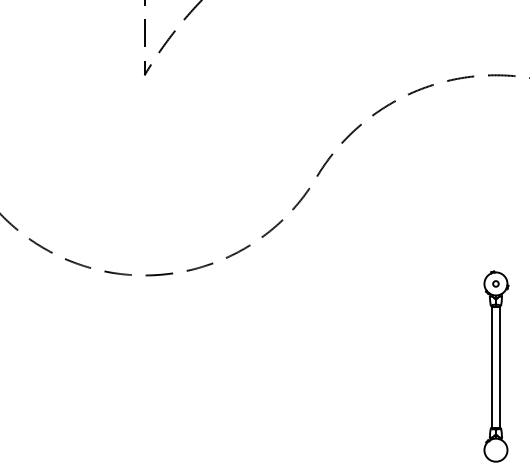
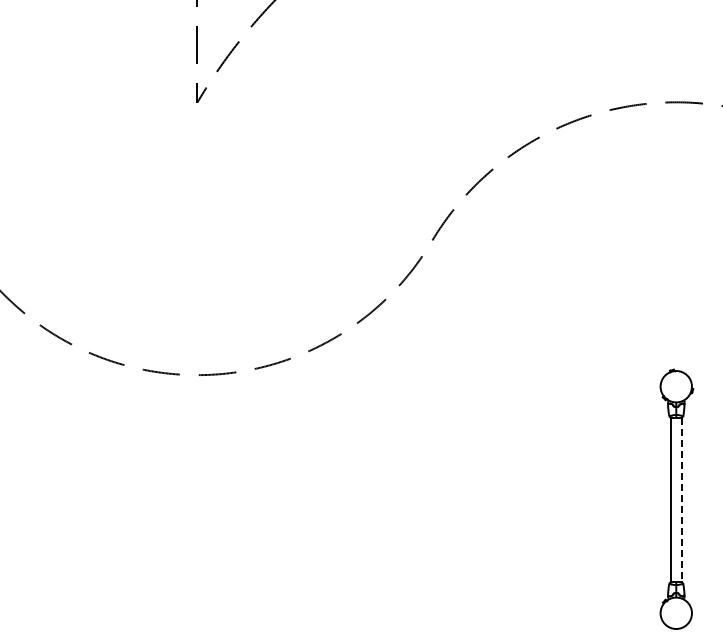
circle: (495, 283) -> (675, 386), removed
line: (499, 367) -> (681, 500), solid -> dashed

